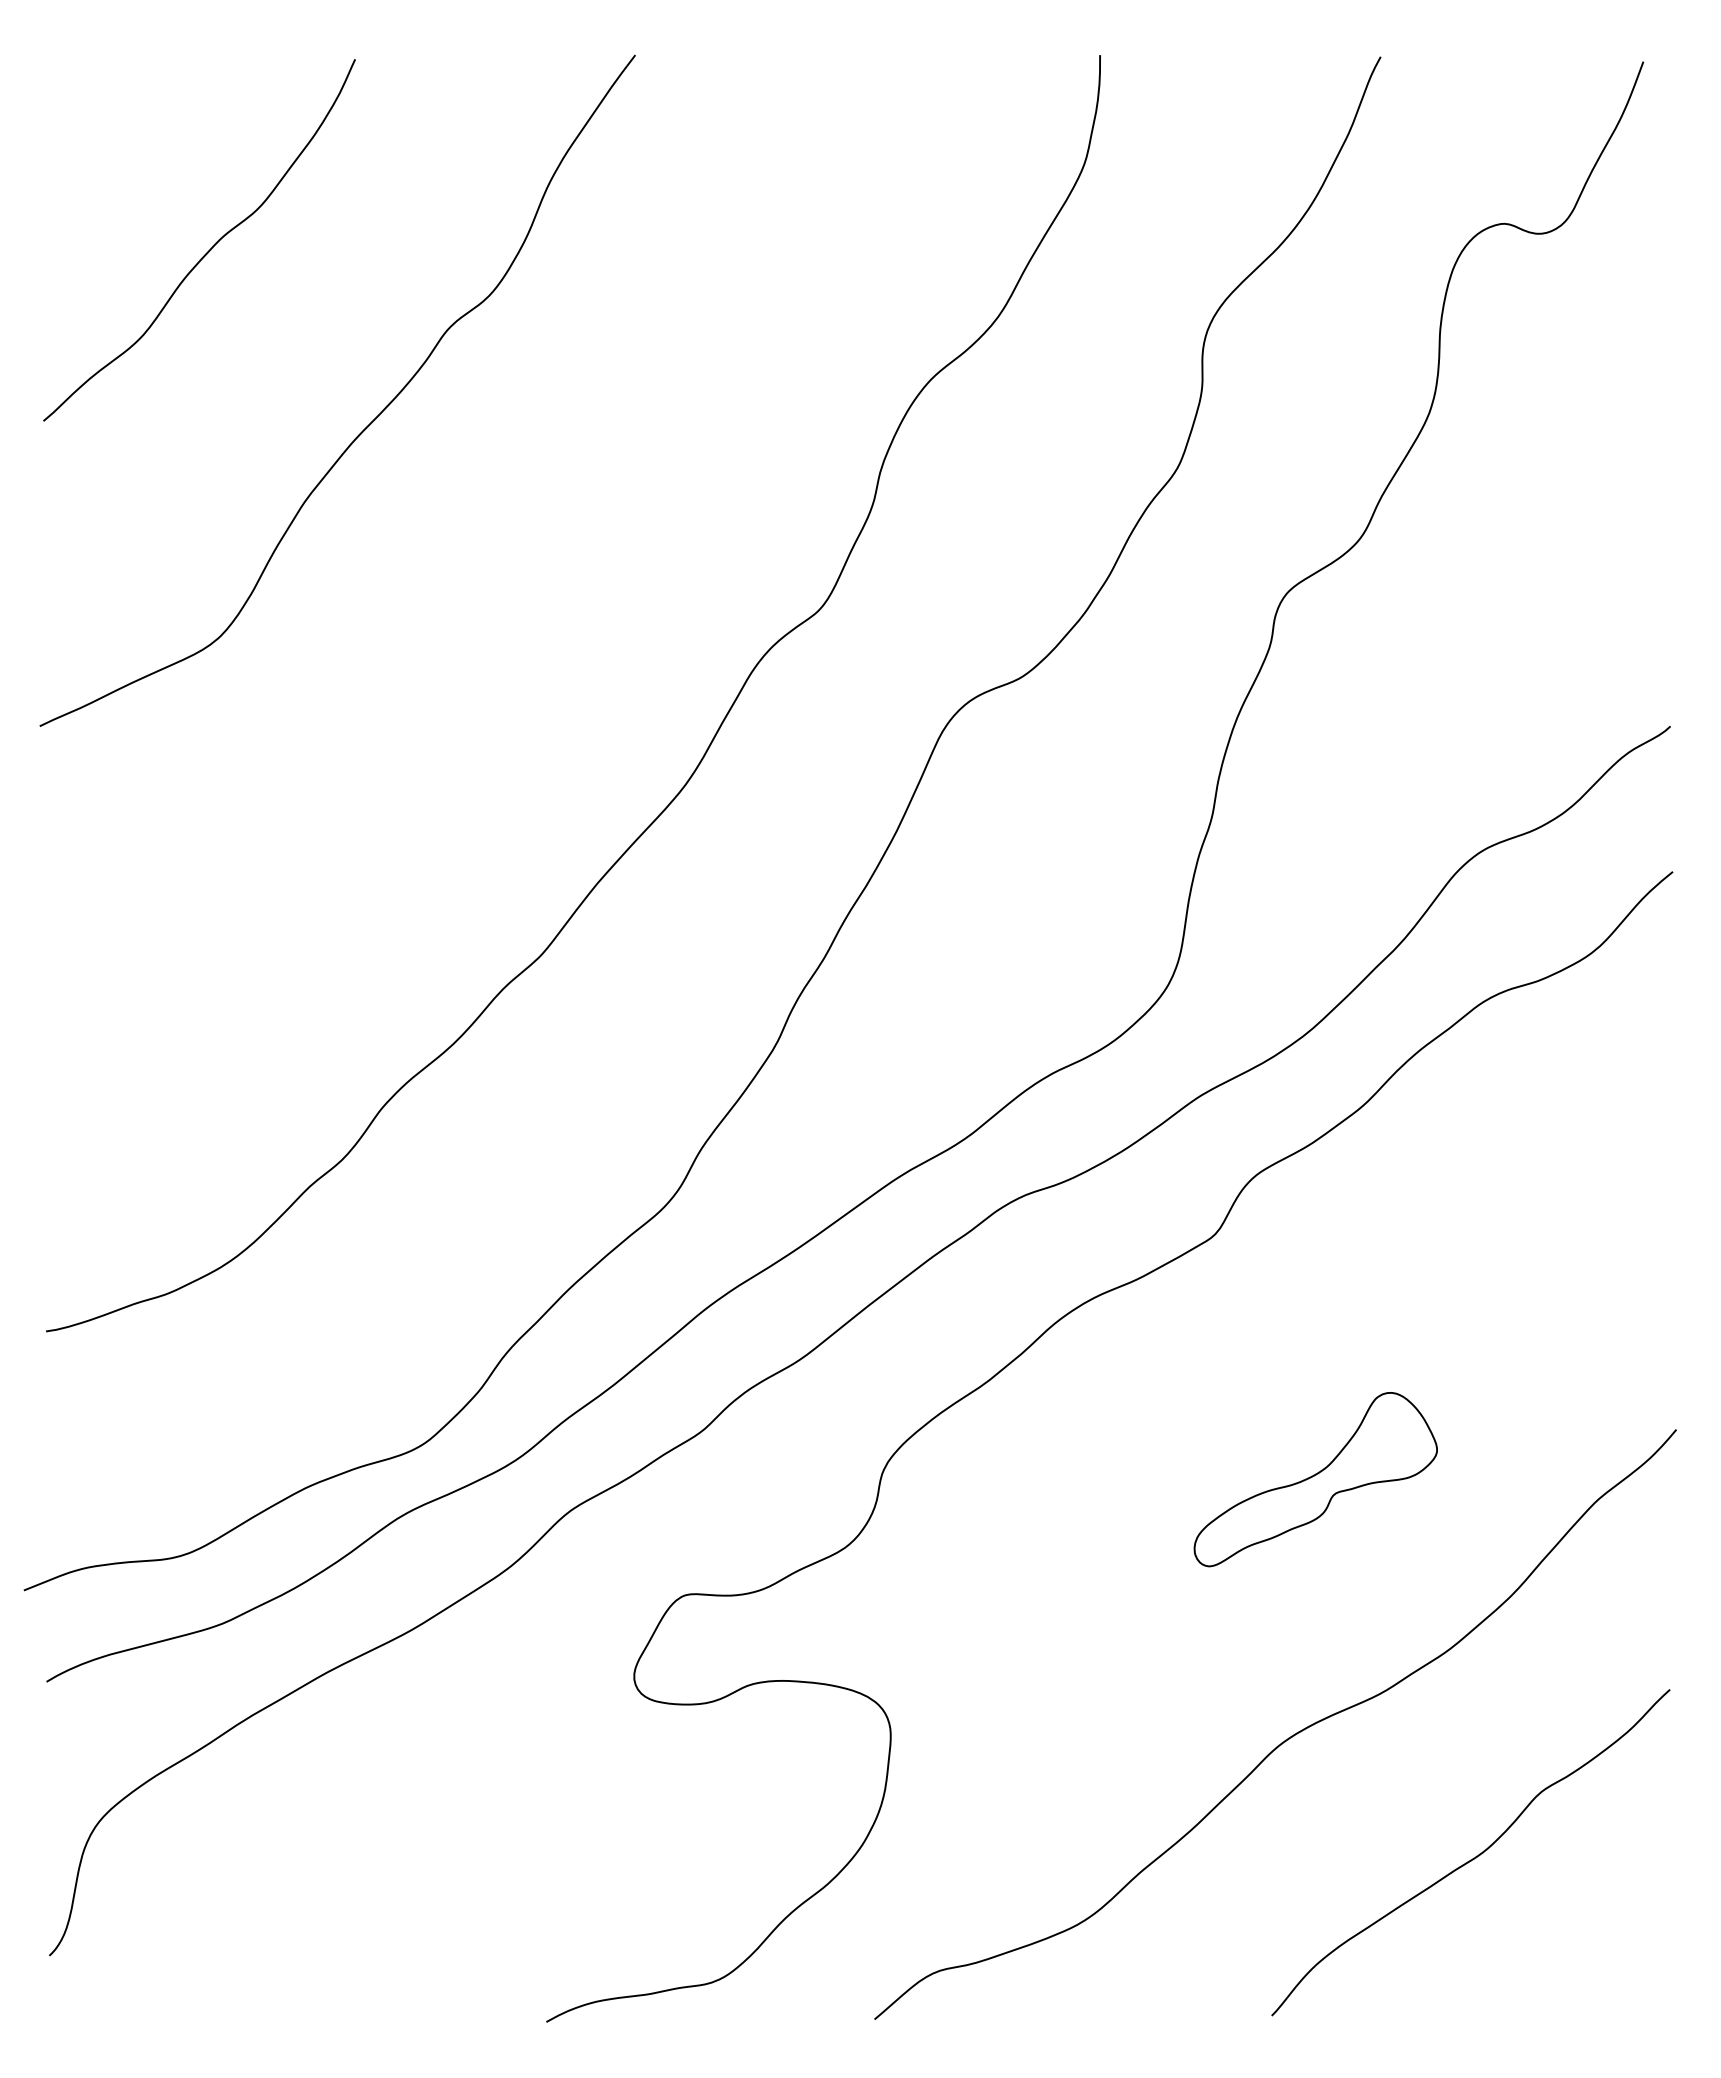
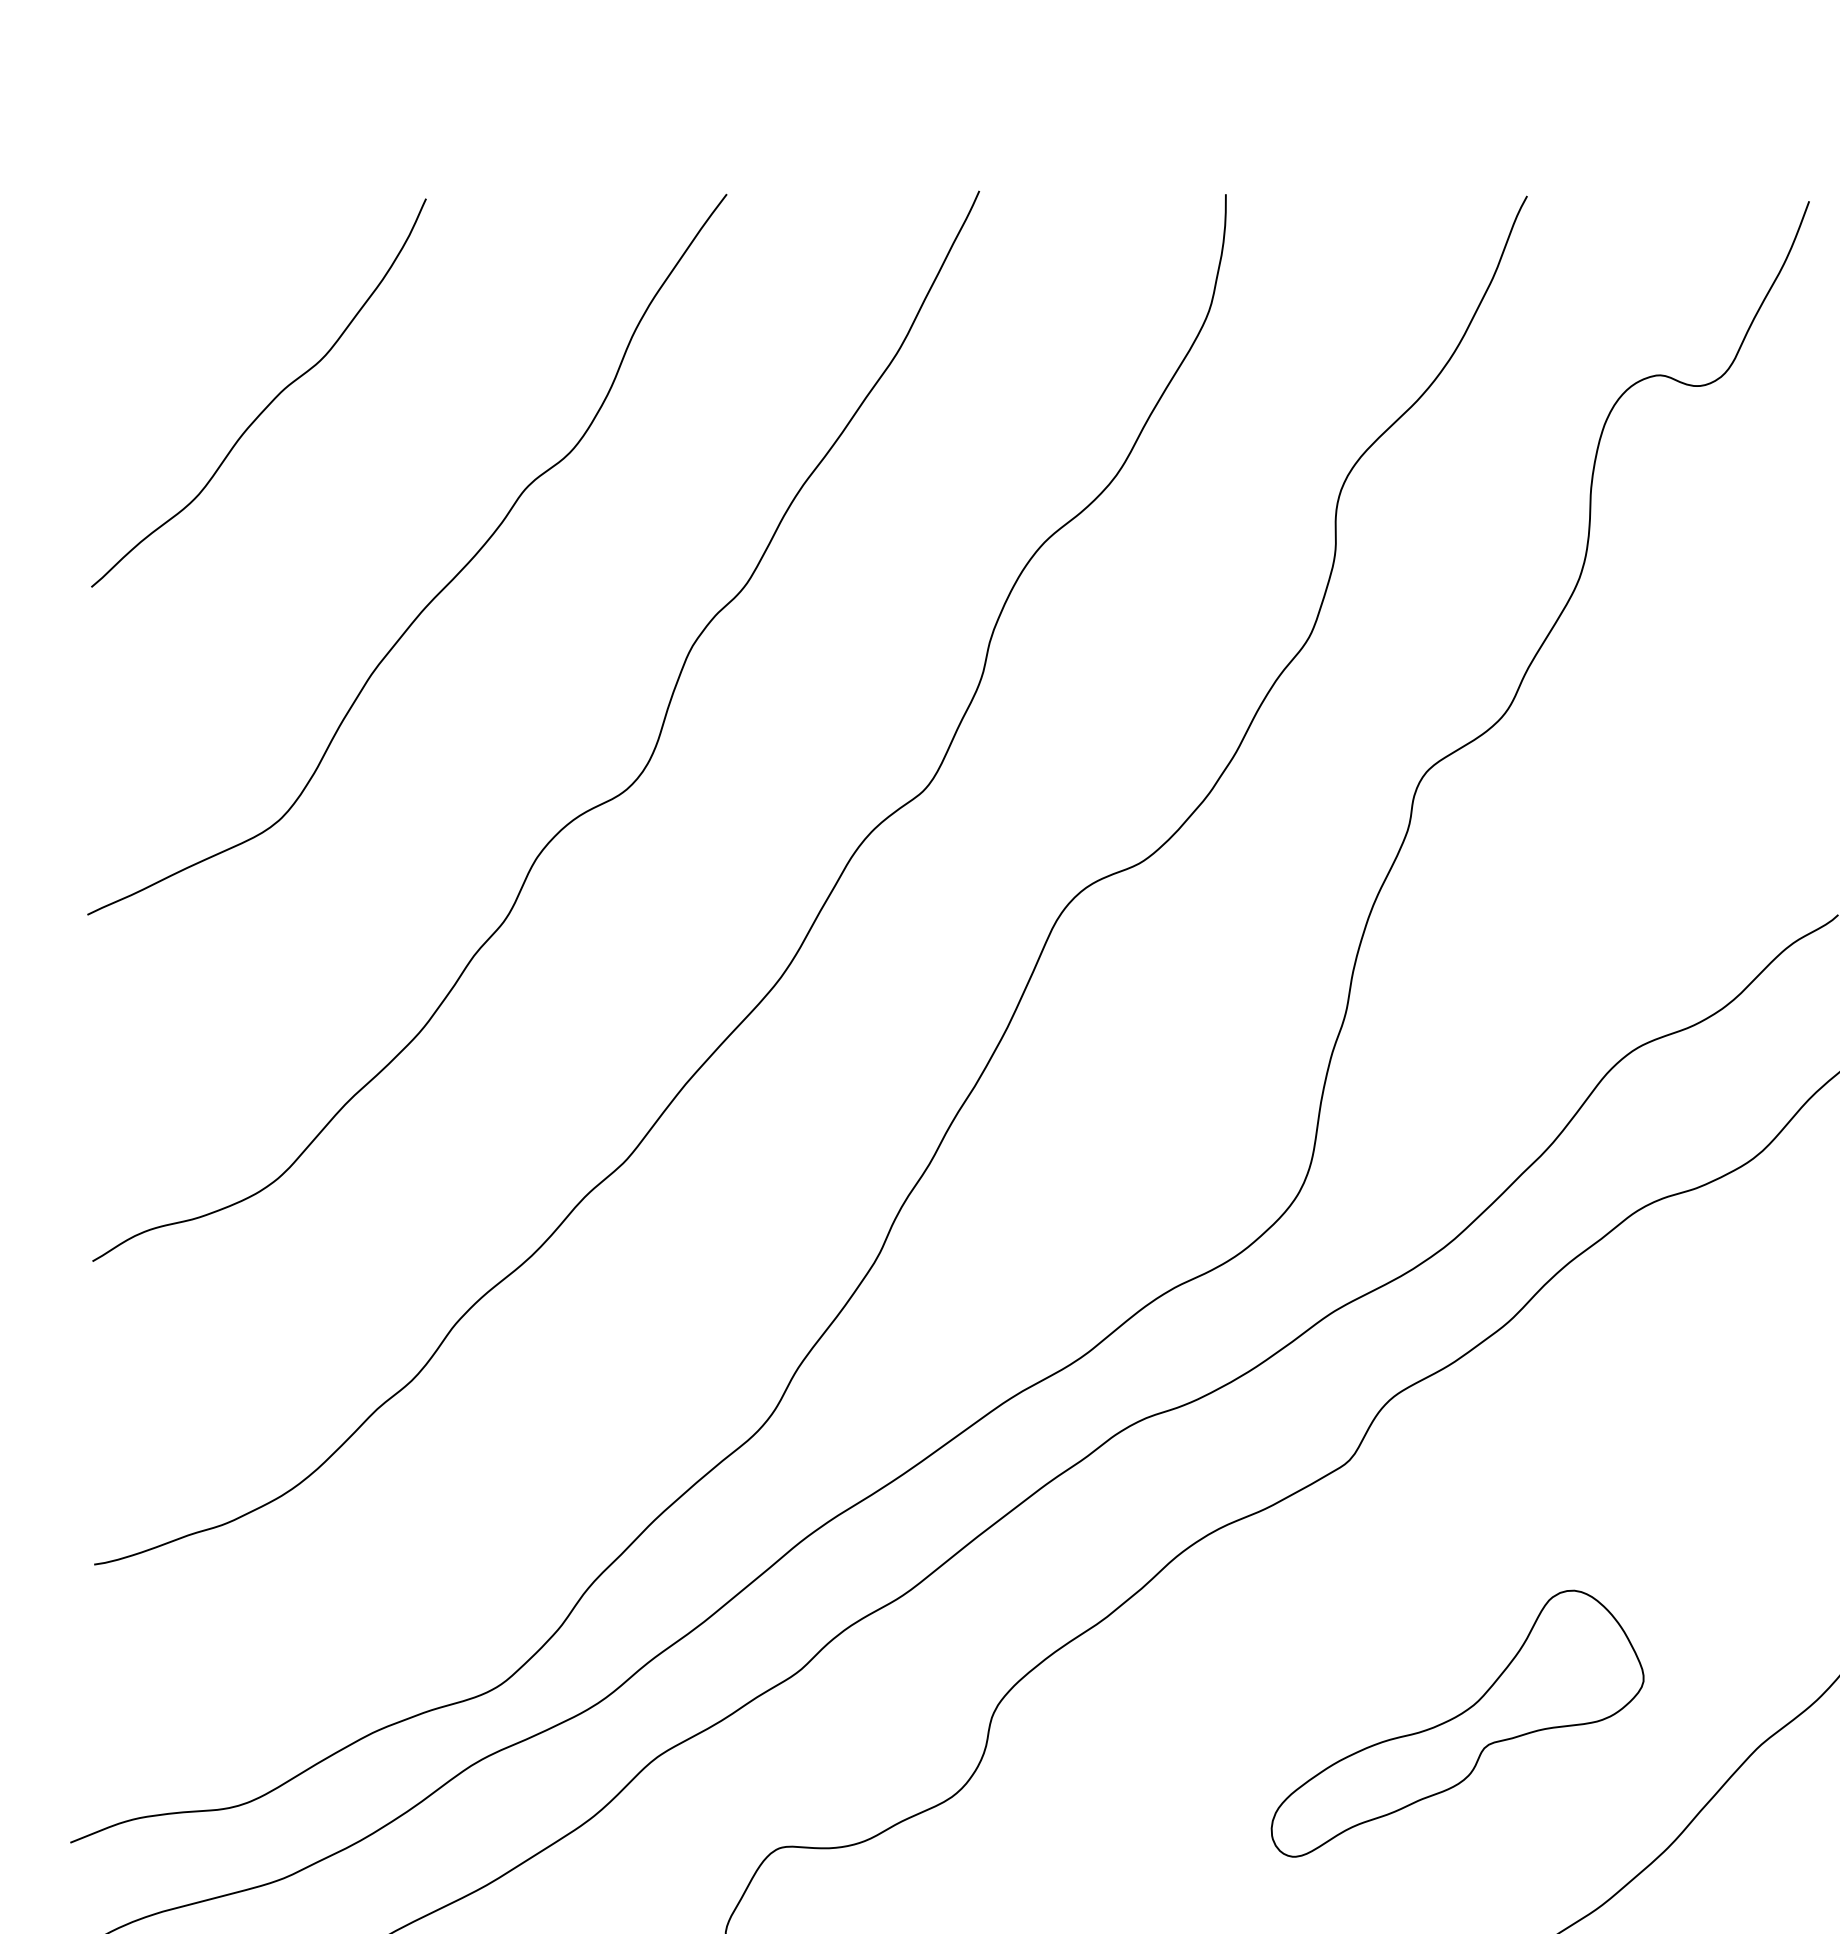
curve: (503, 629) -> (585, 810), added
part: (1315, 1479) -> (1457, 1723), size x1.43

